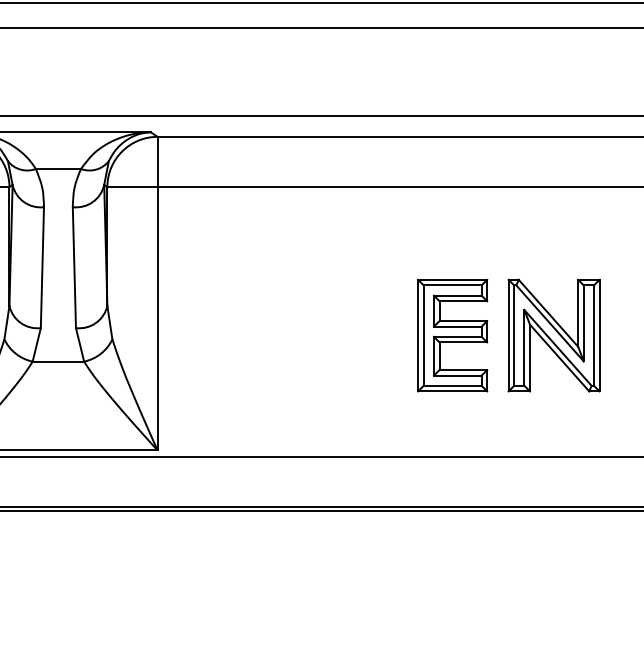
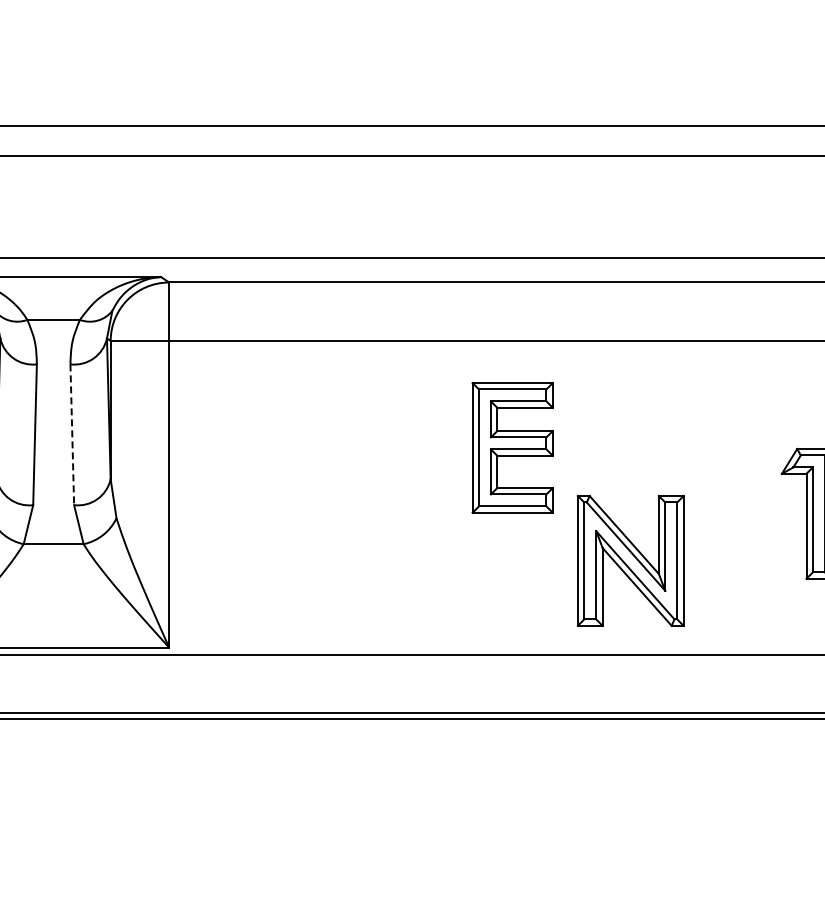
line: (74, 268) -> (72, 435), solid -> dashed
part: (452, 335) -> (512, 447), moved
part: (553, 335) -> (630, 560), moved

